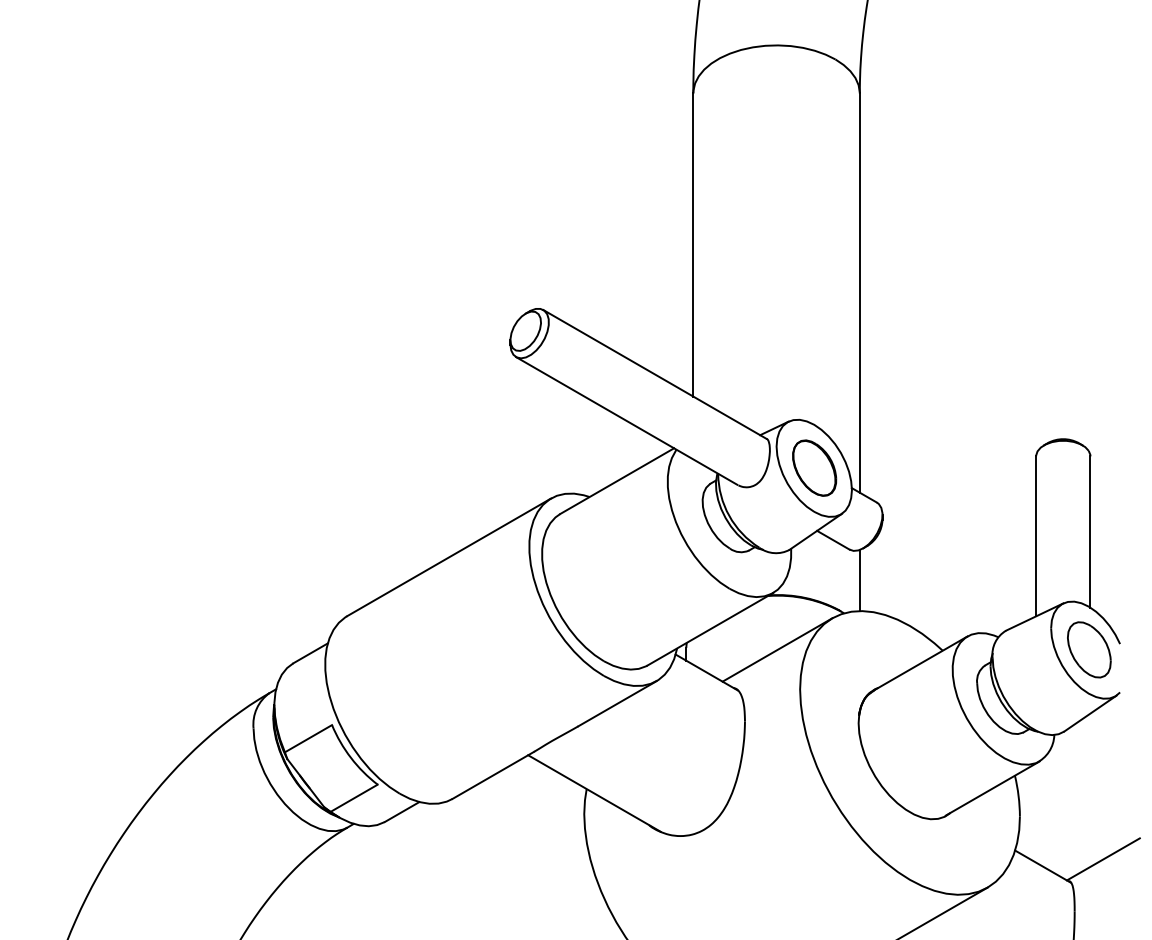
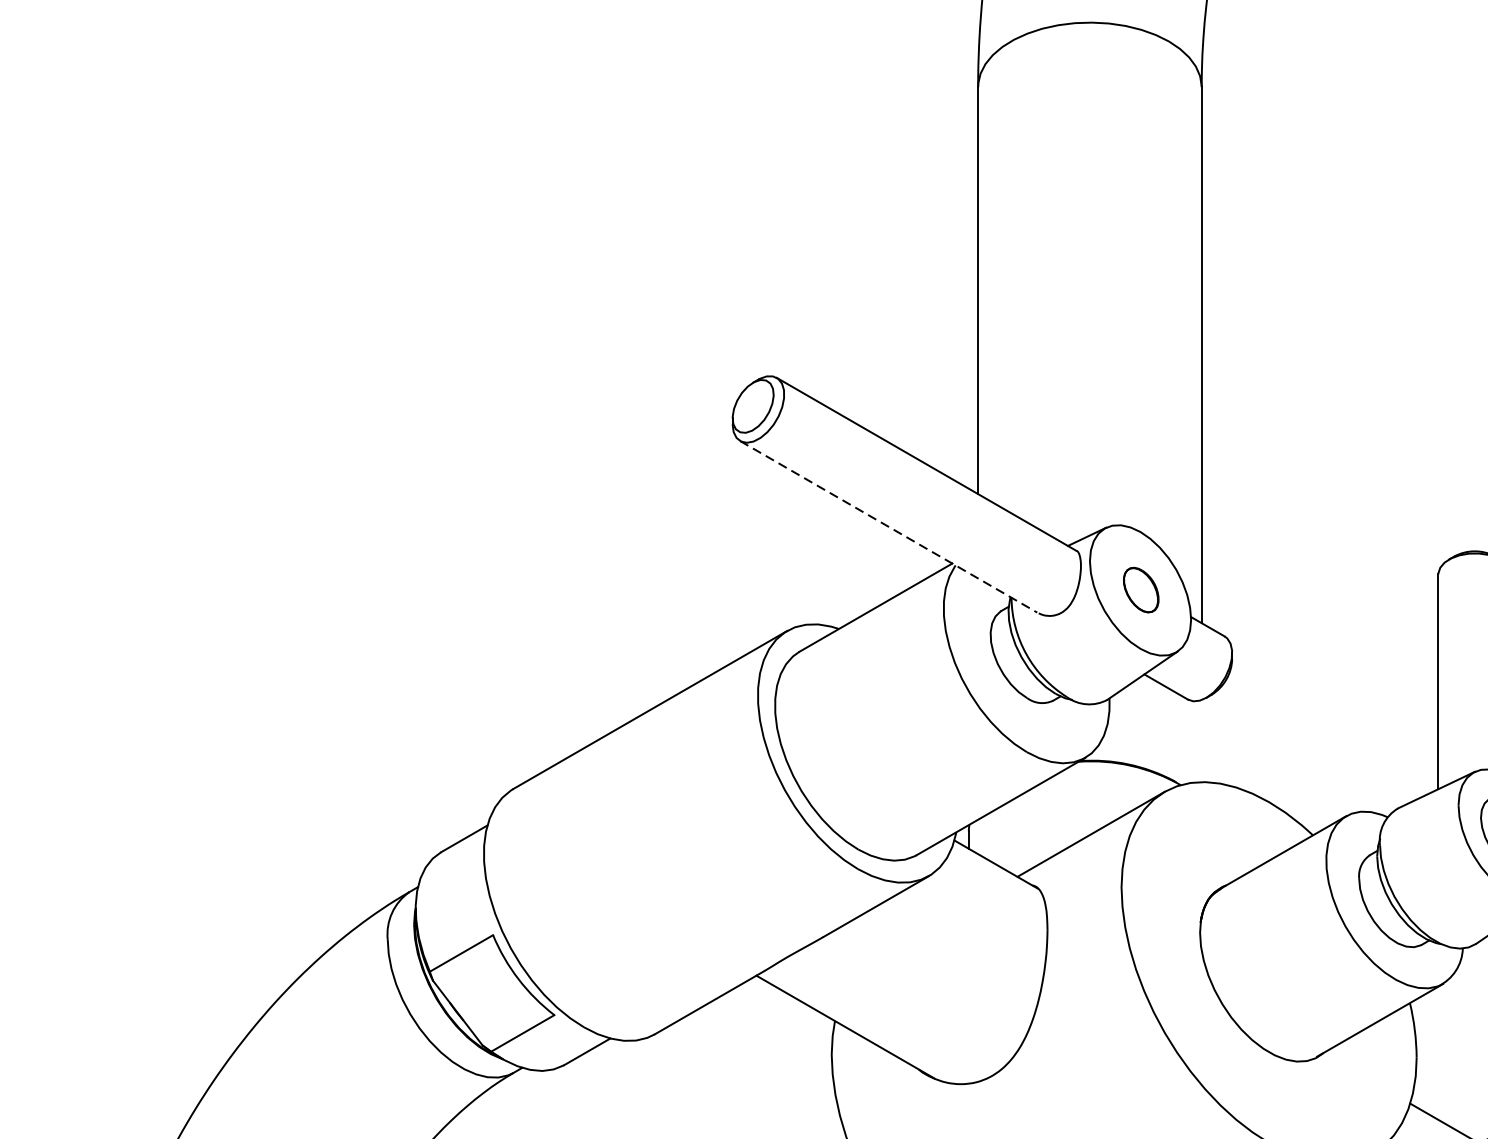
line: (626, 420) -> (888, 526), solid -> dashed
part: (814, 467) -> (1140, 589), size x0.6
line: (859, 580) -> (1201, 741), removed

